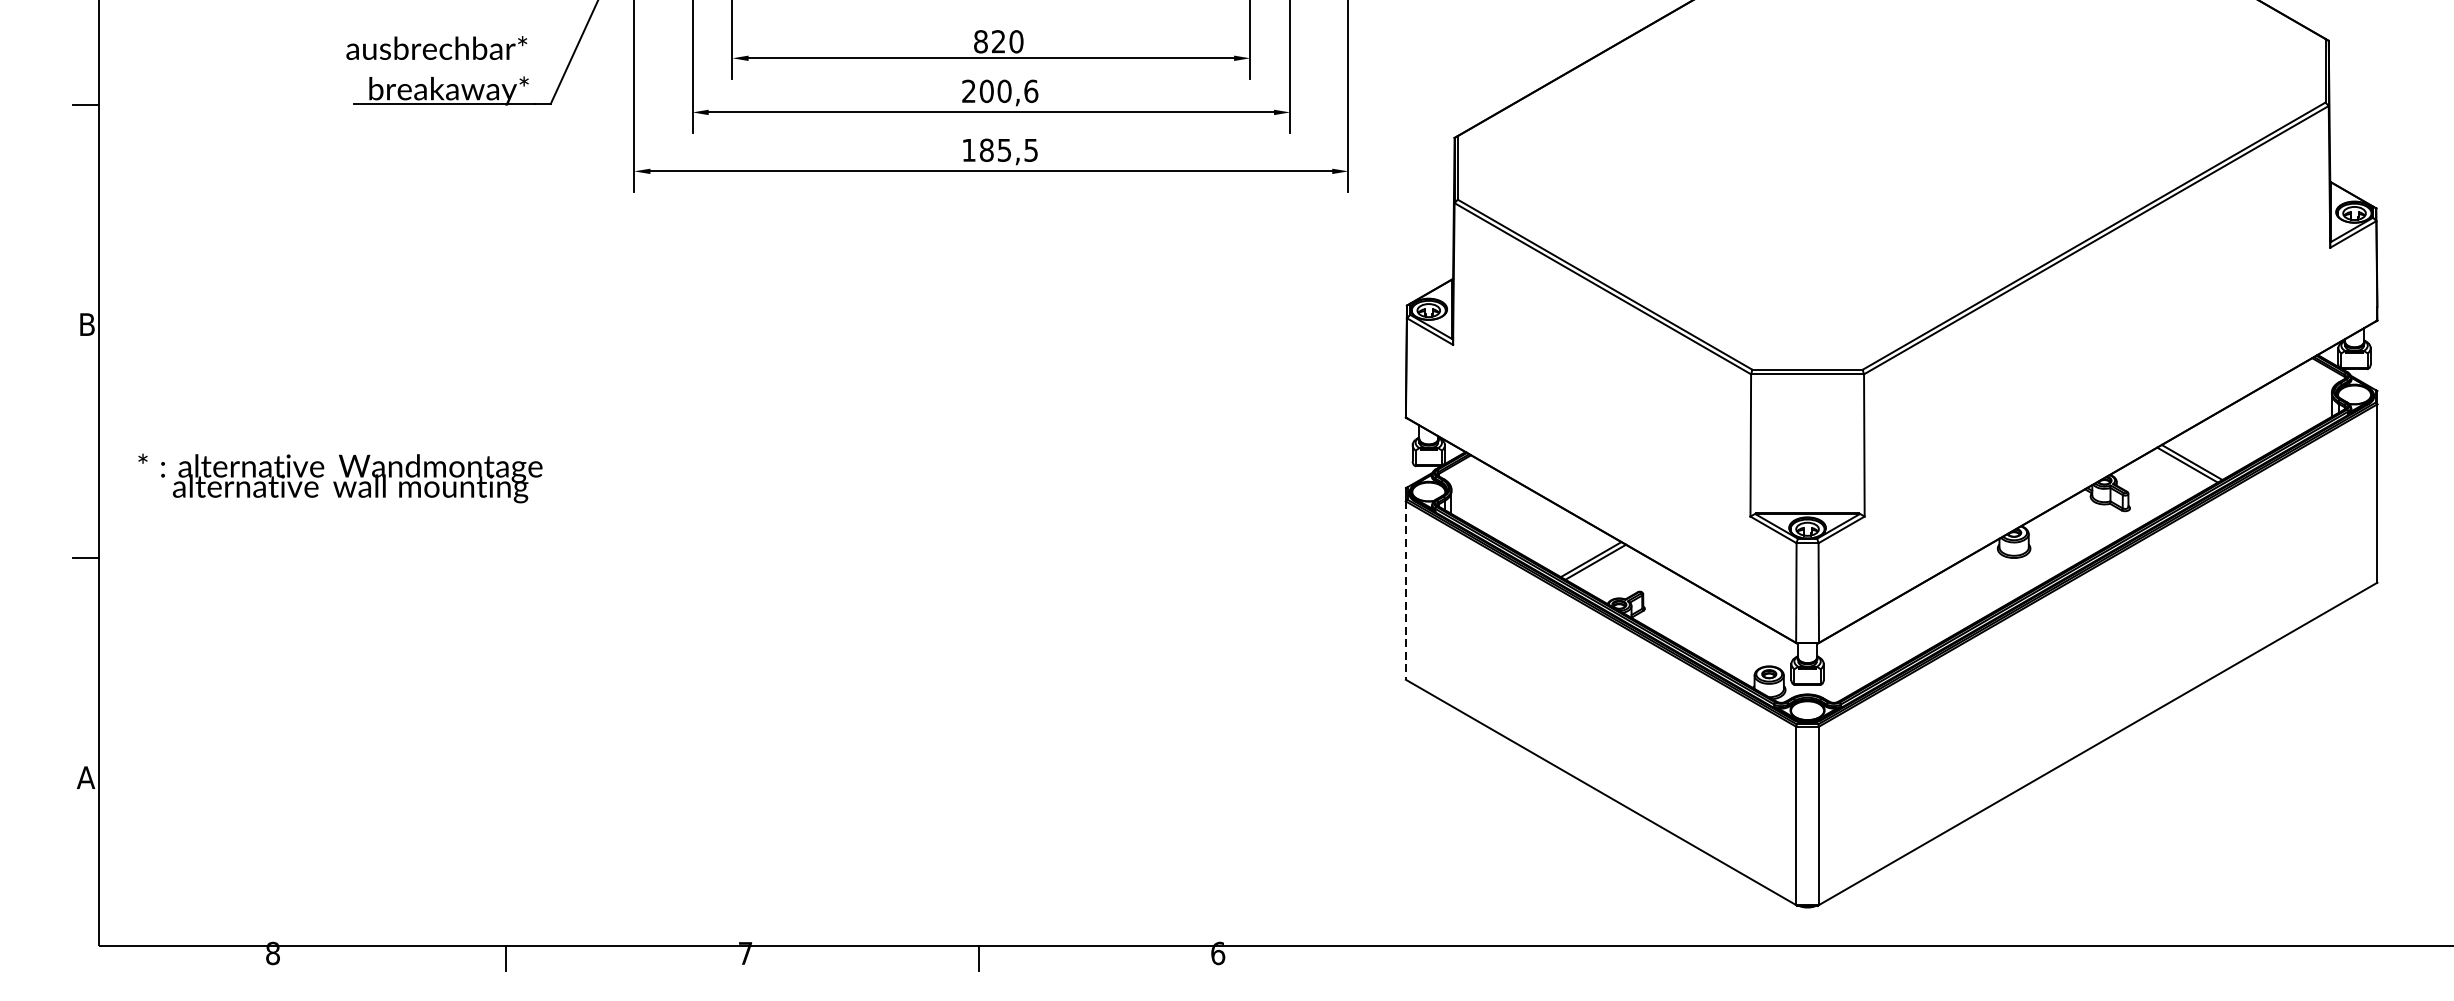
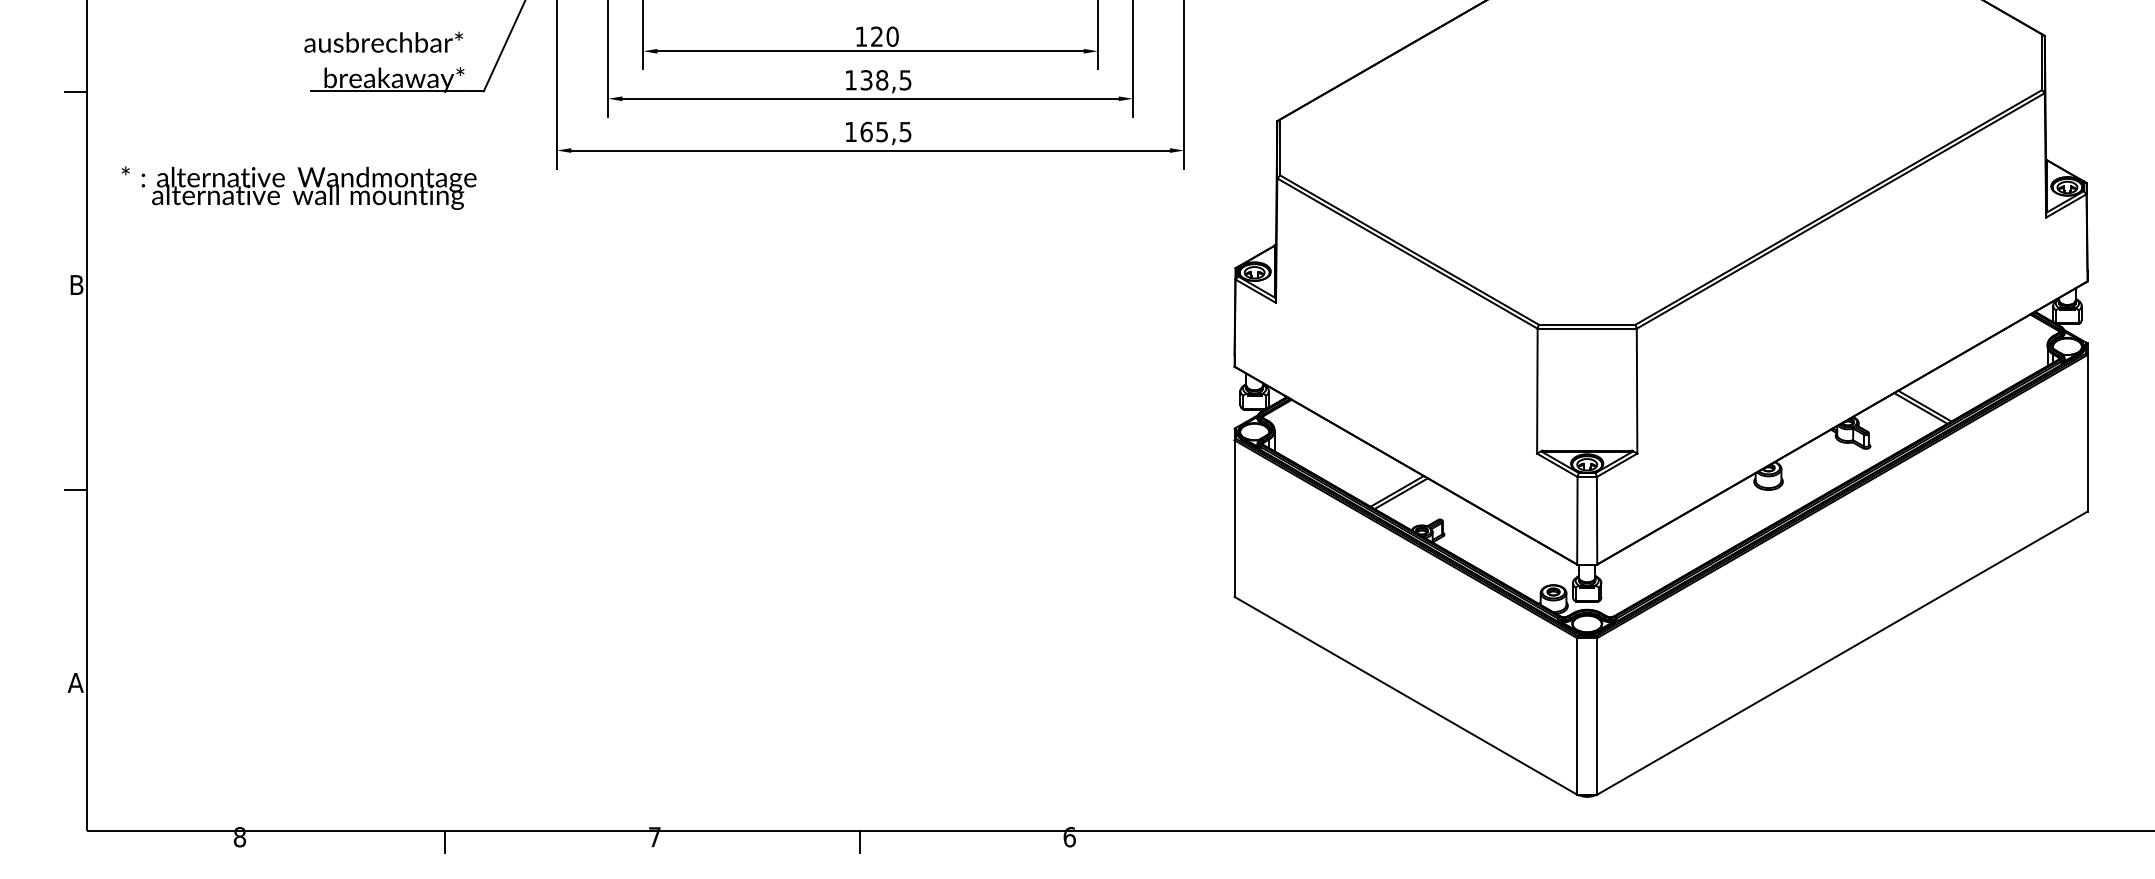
text: (980, 41) -> (861, 36), 820 -> 120
text: (1000, 91) -> (878, 80), 200,6 -> 138,5
text: (986, 149) -> (866, 131), 185,5 -> 165,5
text: (339, 477) -> (298, 187), moved
line: (1405, 591) -> (1234, 519), dashed -> solid

